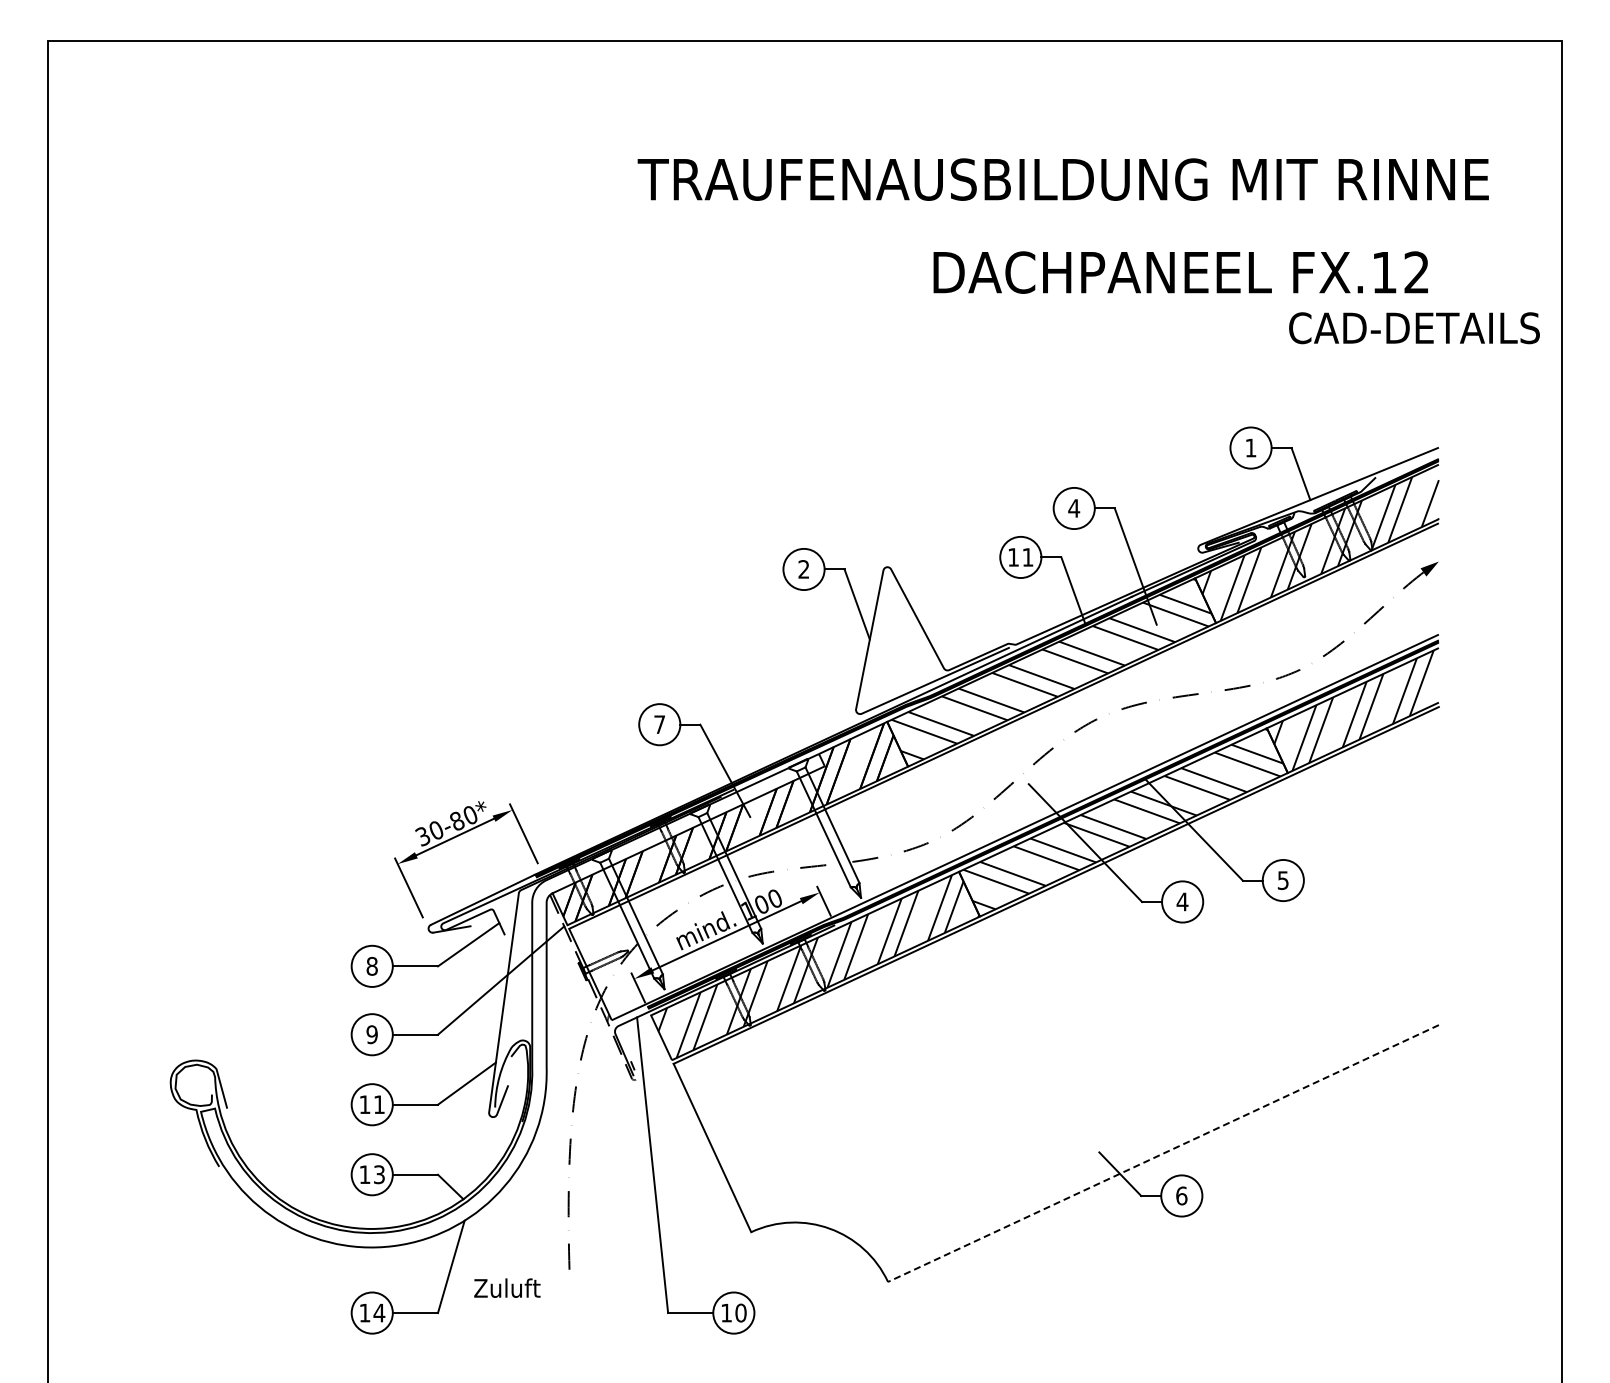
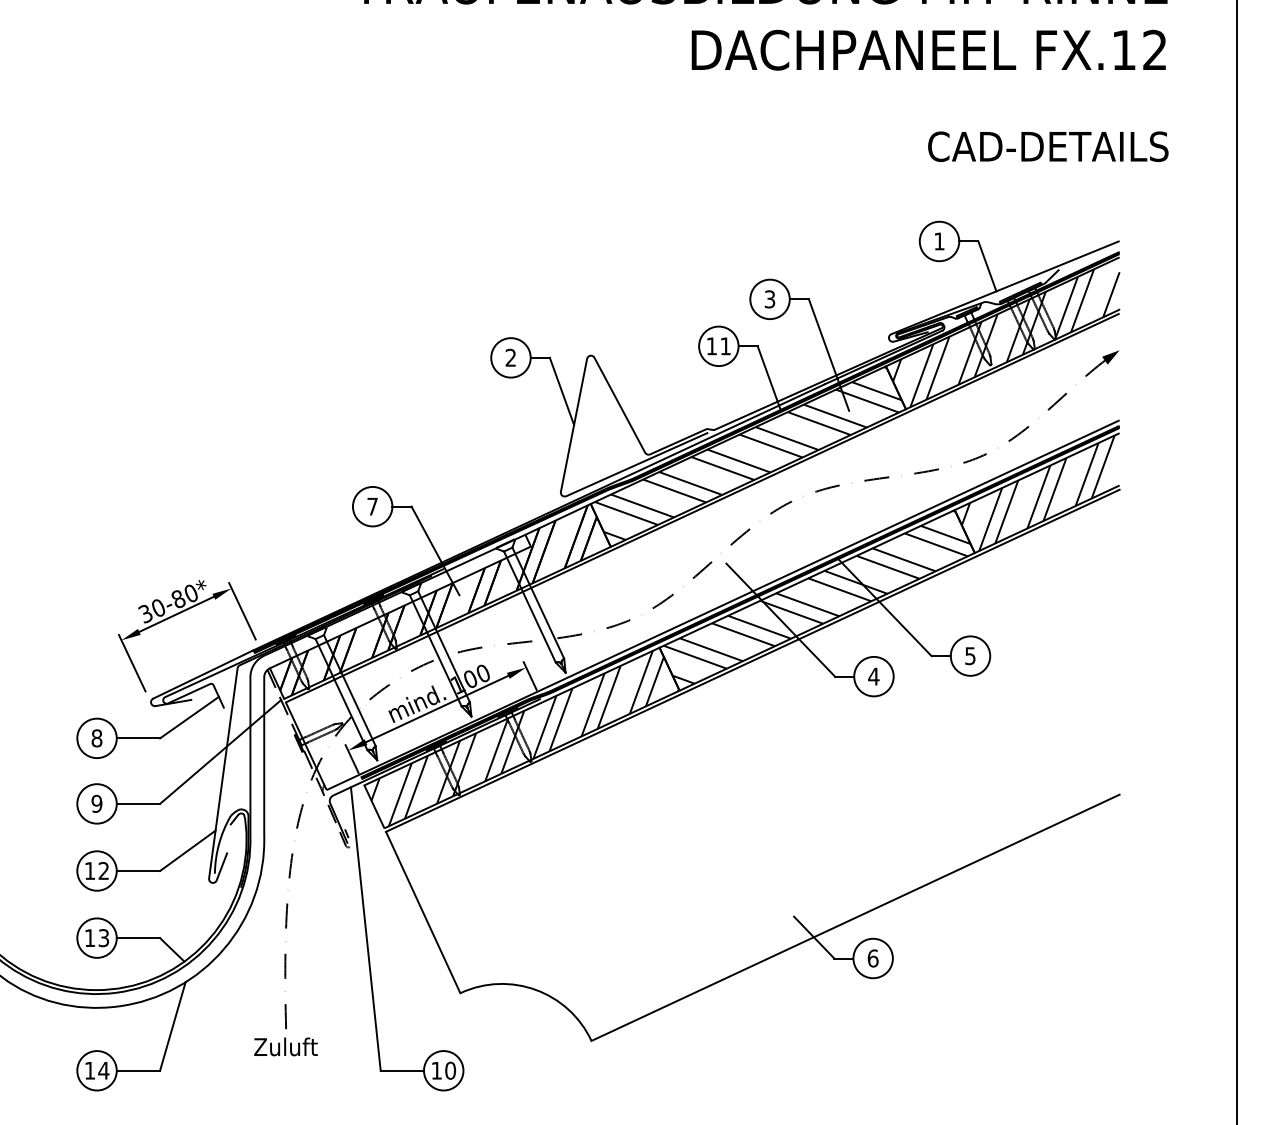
text: (1180, 272) -> (928, 50), moved
text: (1414, 328) -> (1048, 146), moved
text: (1074, 508) -> (770, 299), 4 -> 3
text: (379, 1104) -> (103, 870), 11 -> 12
line: (1163, 1153) -> (855, 917), dashed -> solid
text: (507, 1287) -> (286, 1046), moved

